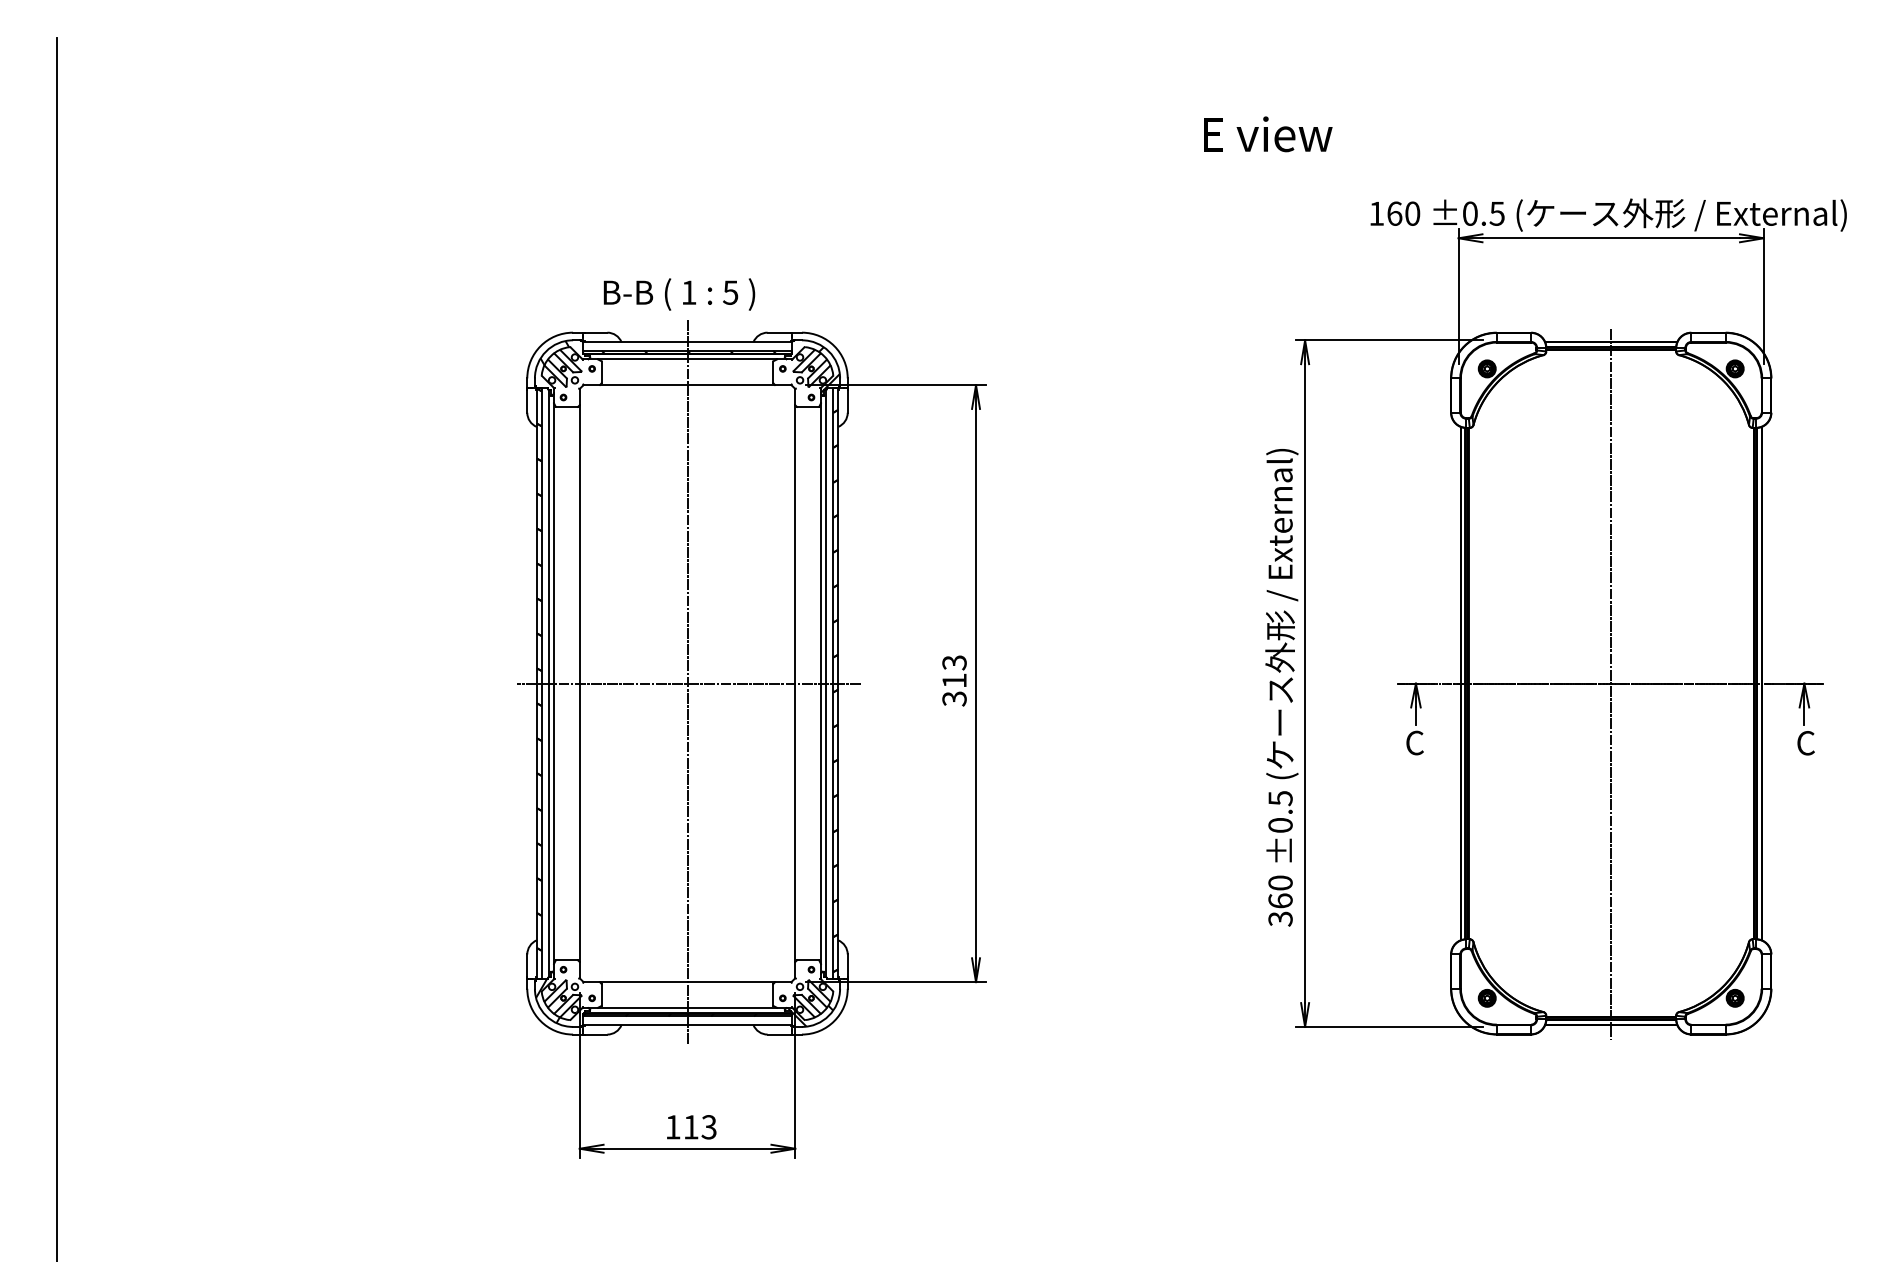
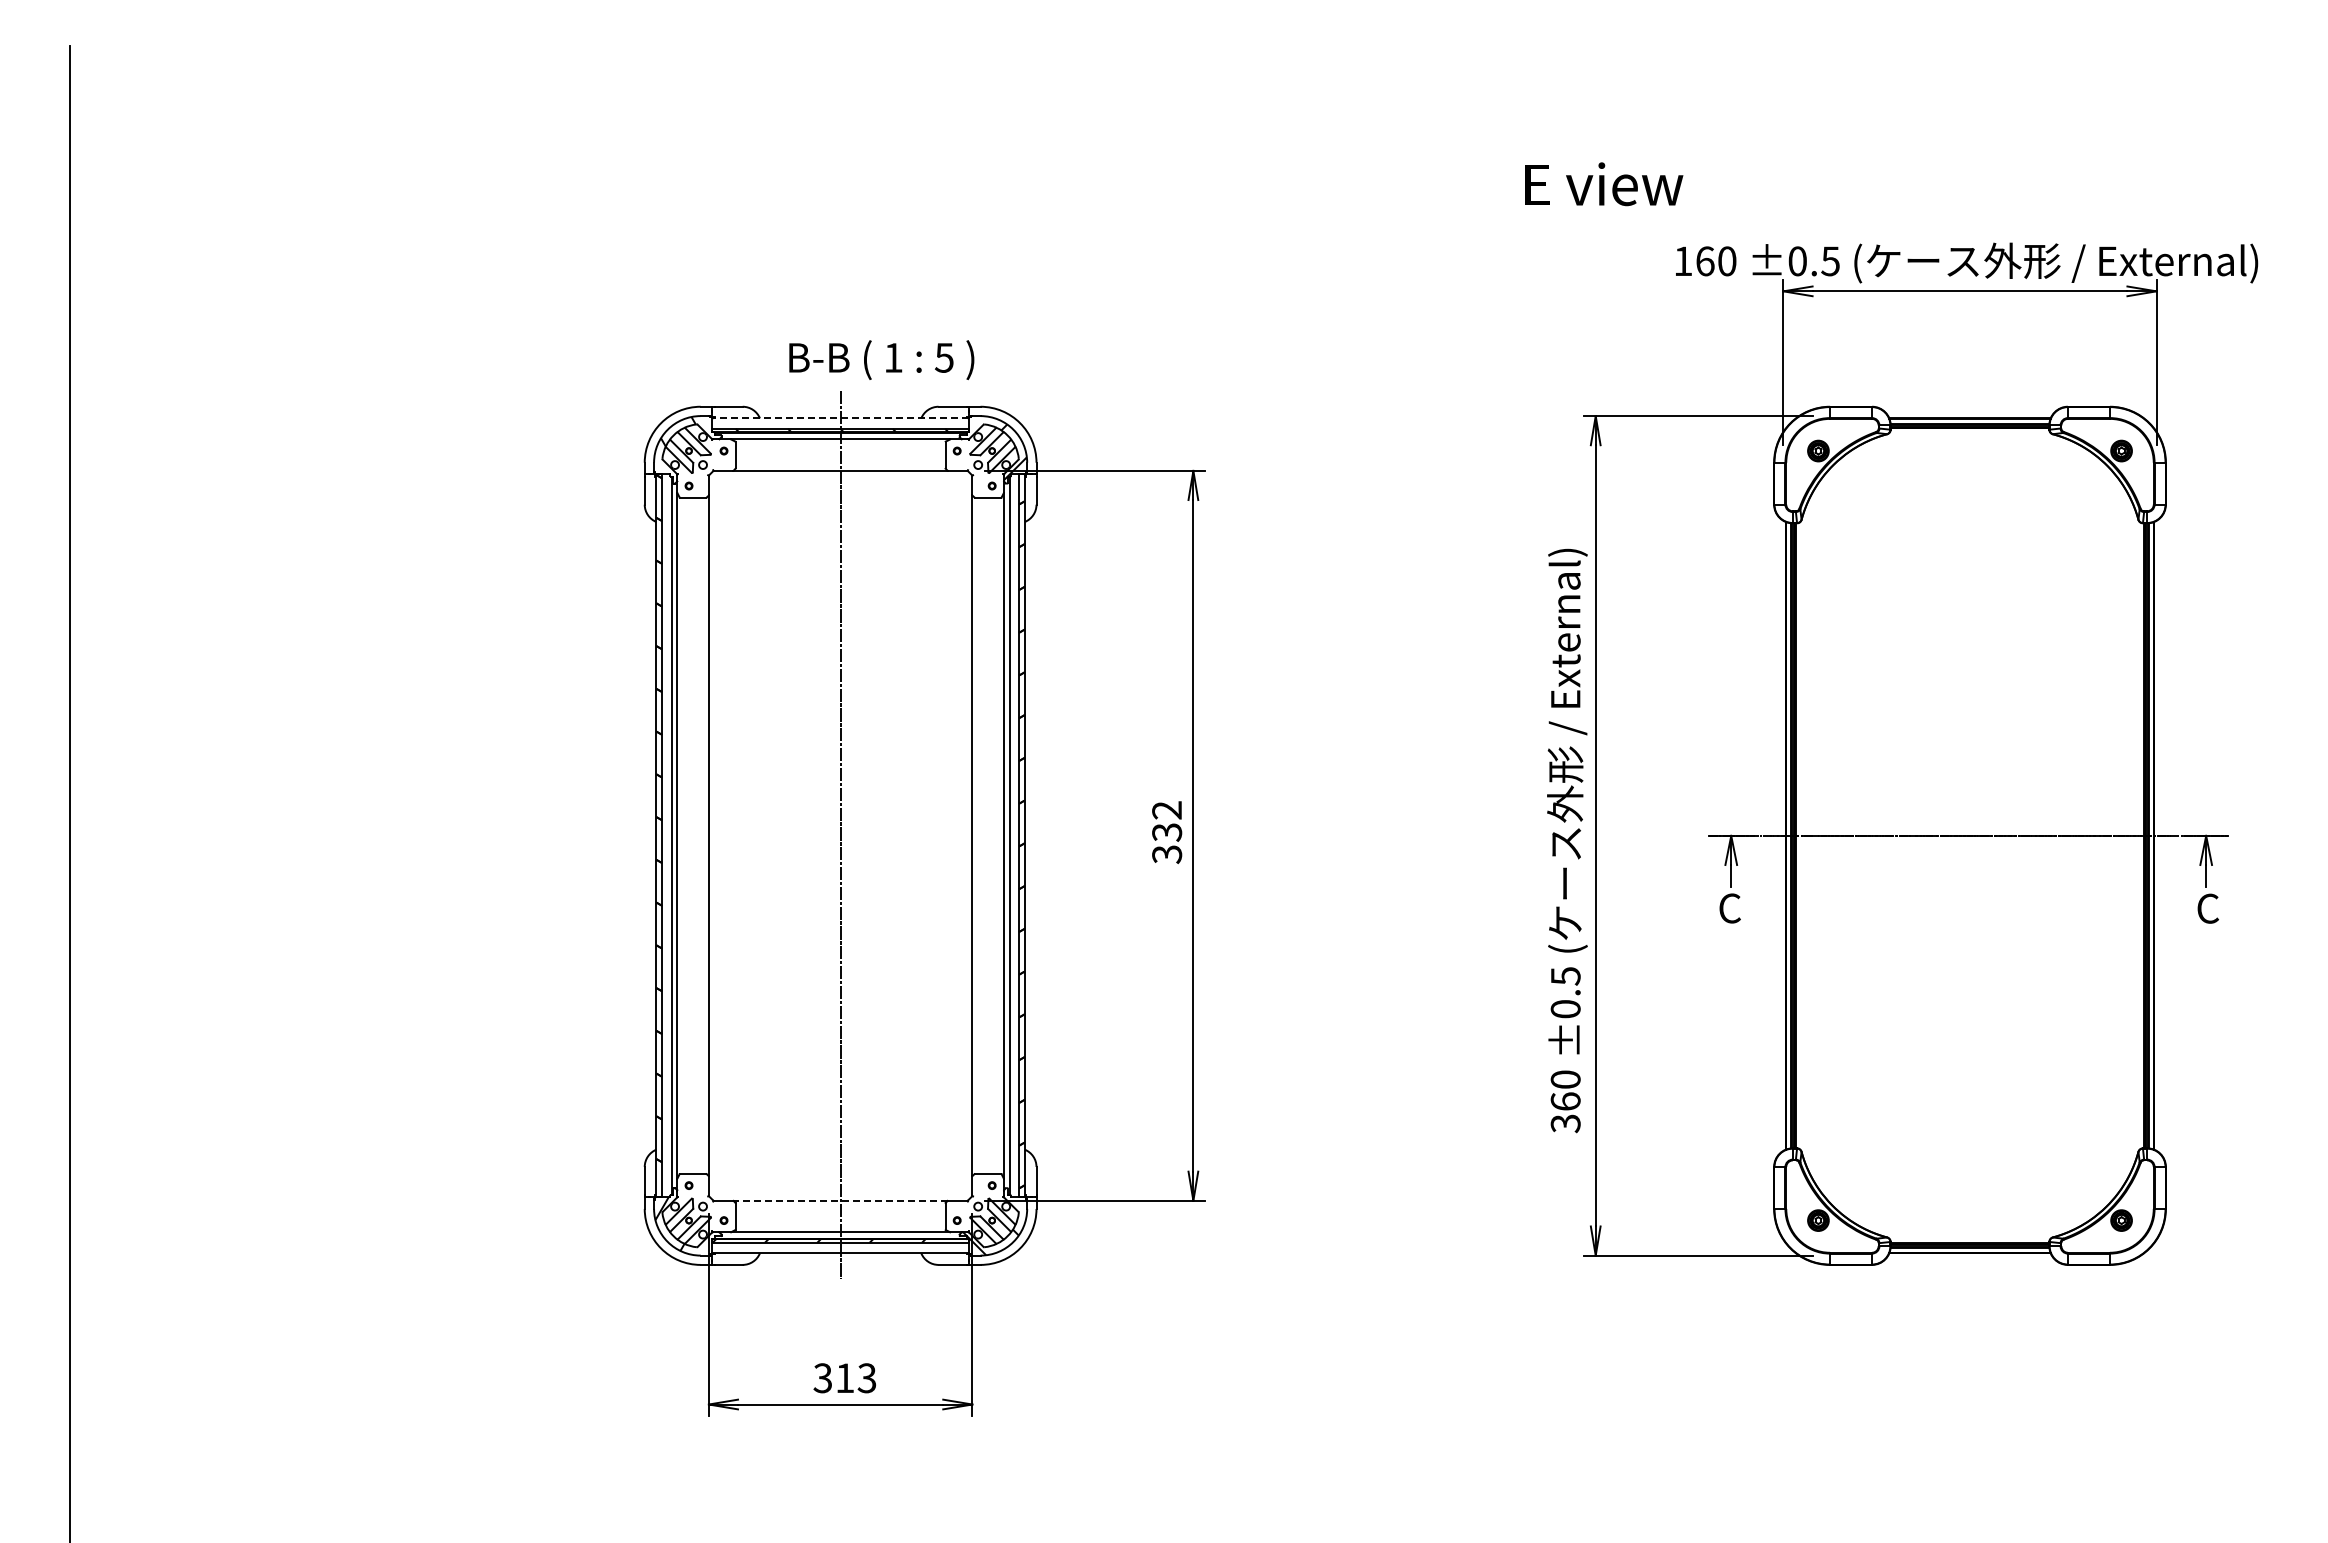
text: (1268, 134) -> (1604, 184), moved
text: (679, 294) -> (881, 360), moved
line: (687, 342) -> (840, 418), solid -> dashed
text: (954, 671) -> (1167, 821), 313 -> 332
line: (688, 683) -> (841, 835), removed
line: (1611, 684) -> (1970, 836), removed
line: (687, 981) -> (840, 1200), solid -> dashed
text: (672, 1127) -> (822, 1378), 113 -> 313

